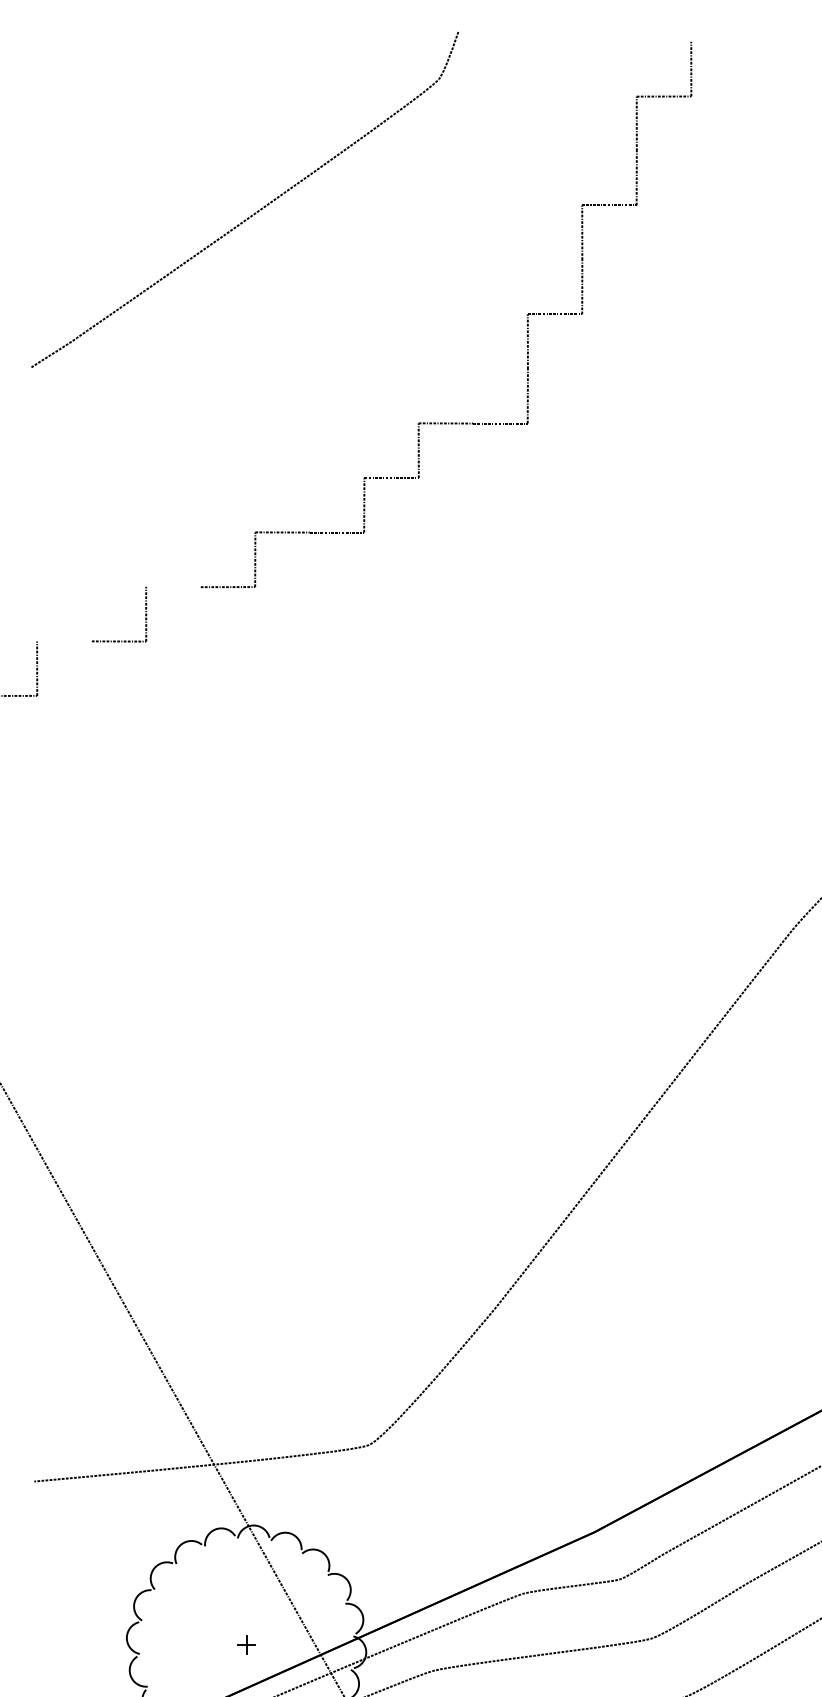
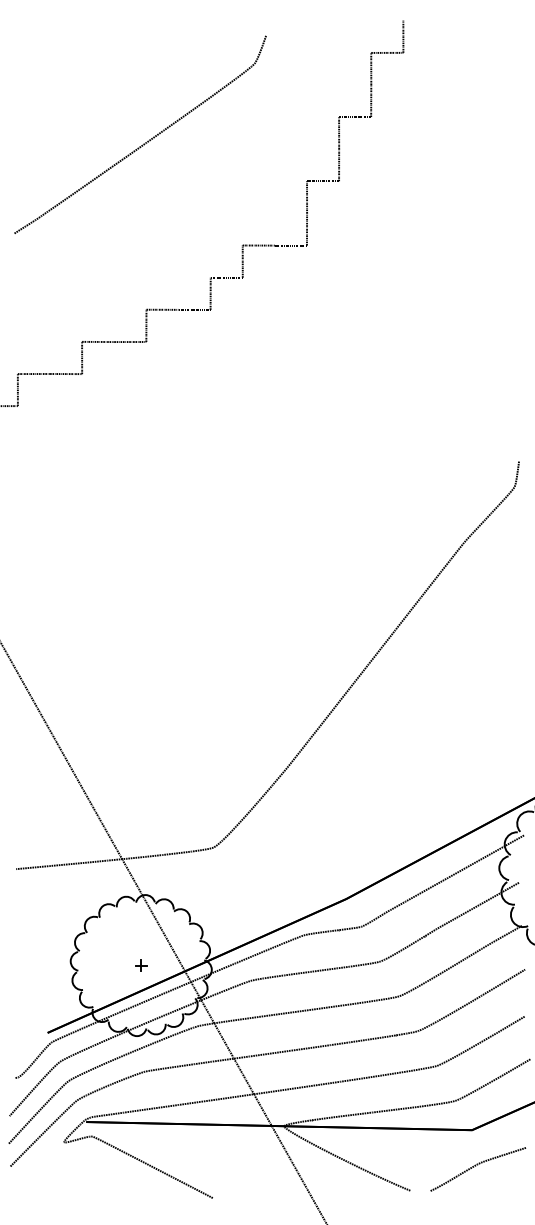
curve: (257, 209) -> (147, 140), moved
line: (173, 586) -> (98, 341), added
line: (63, 640) -> (33, 373), added

